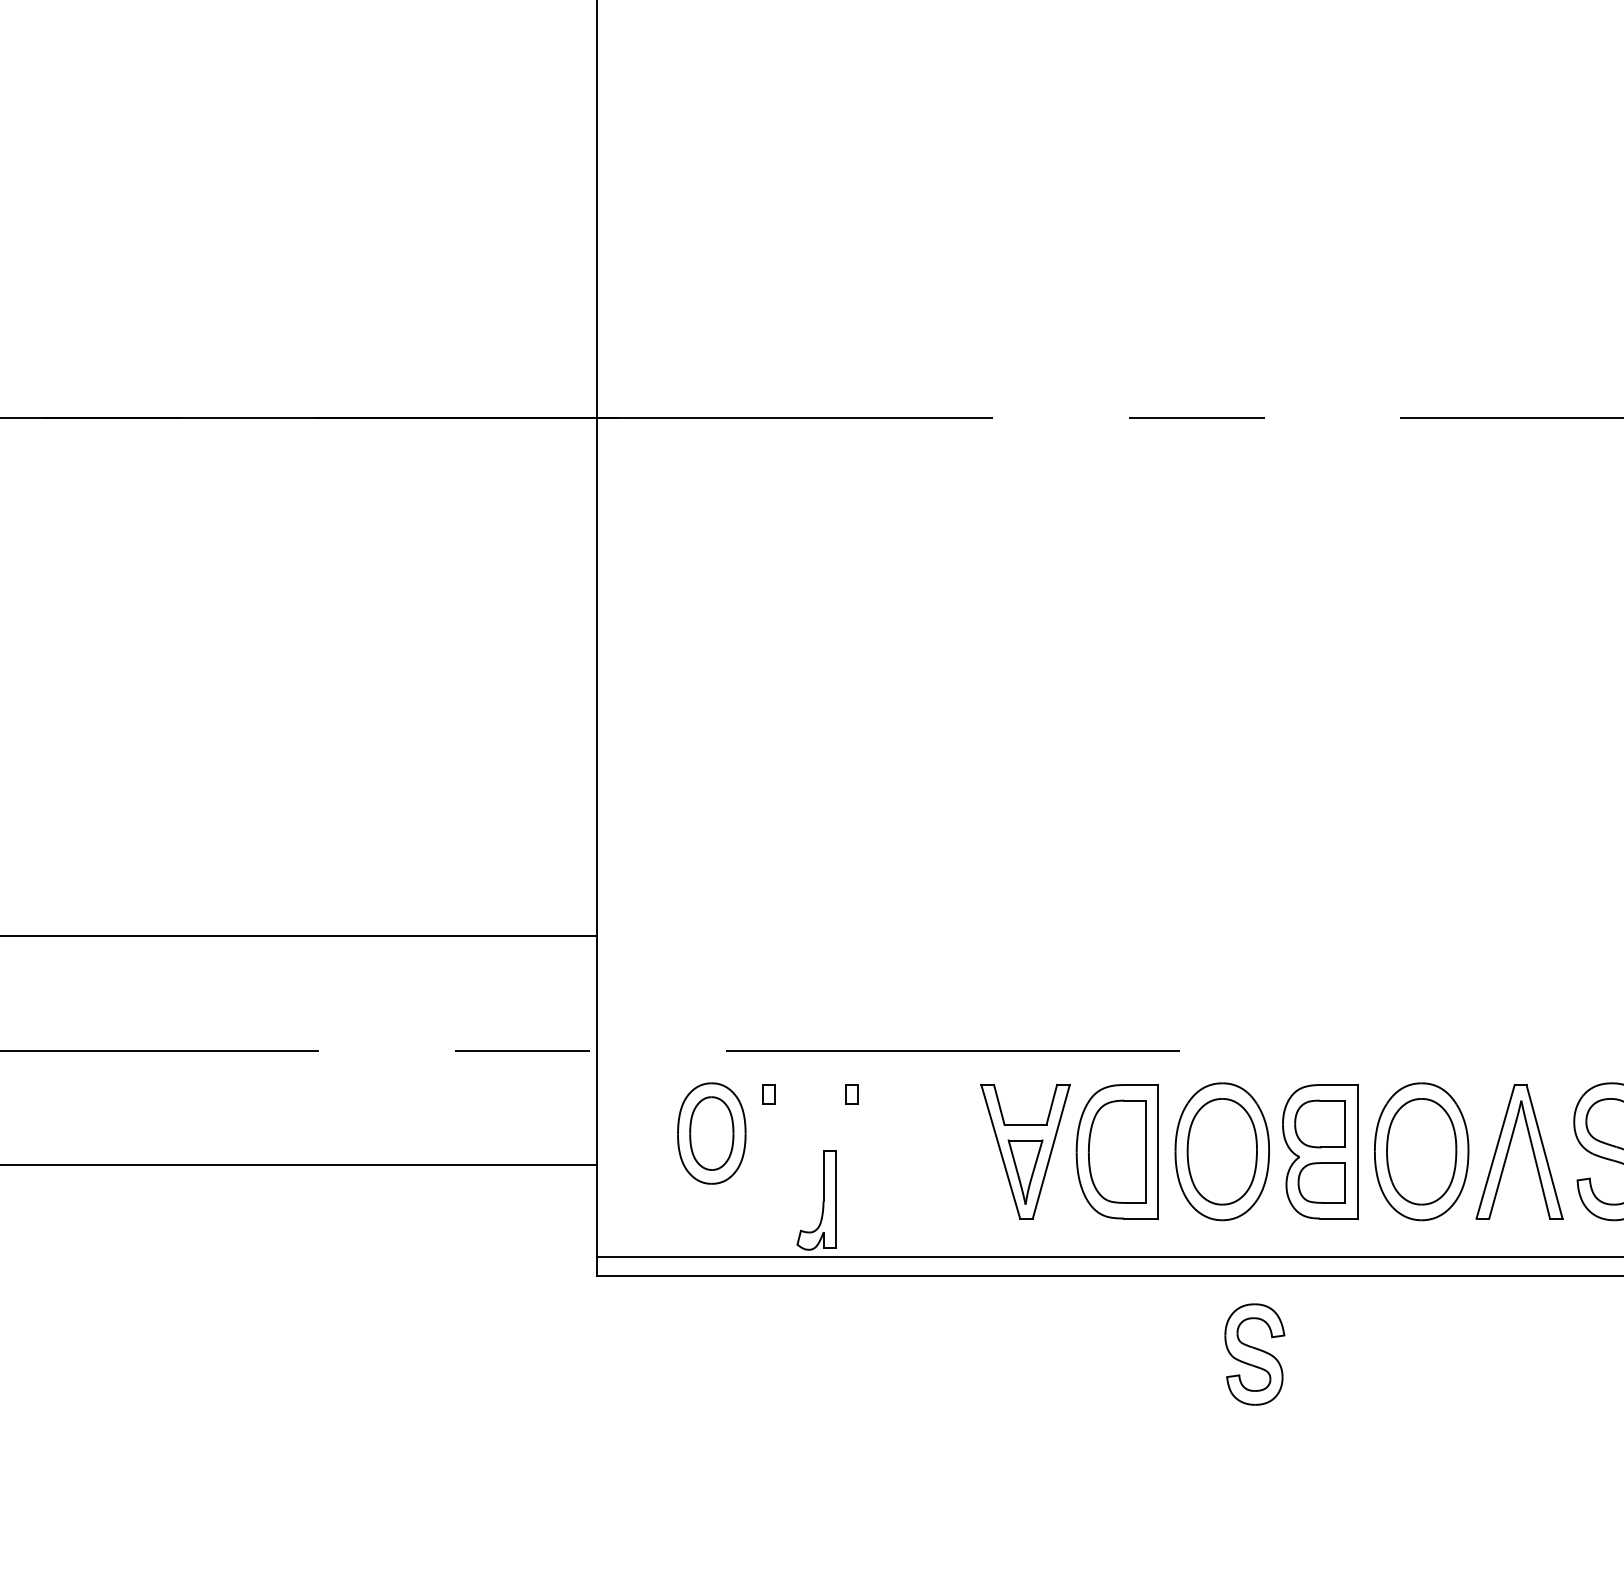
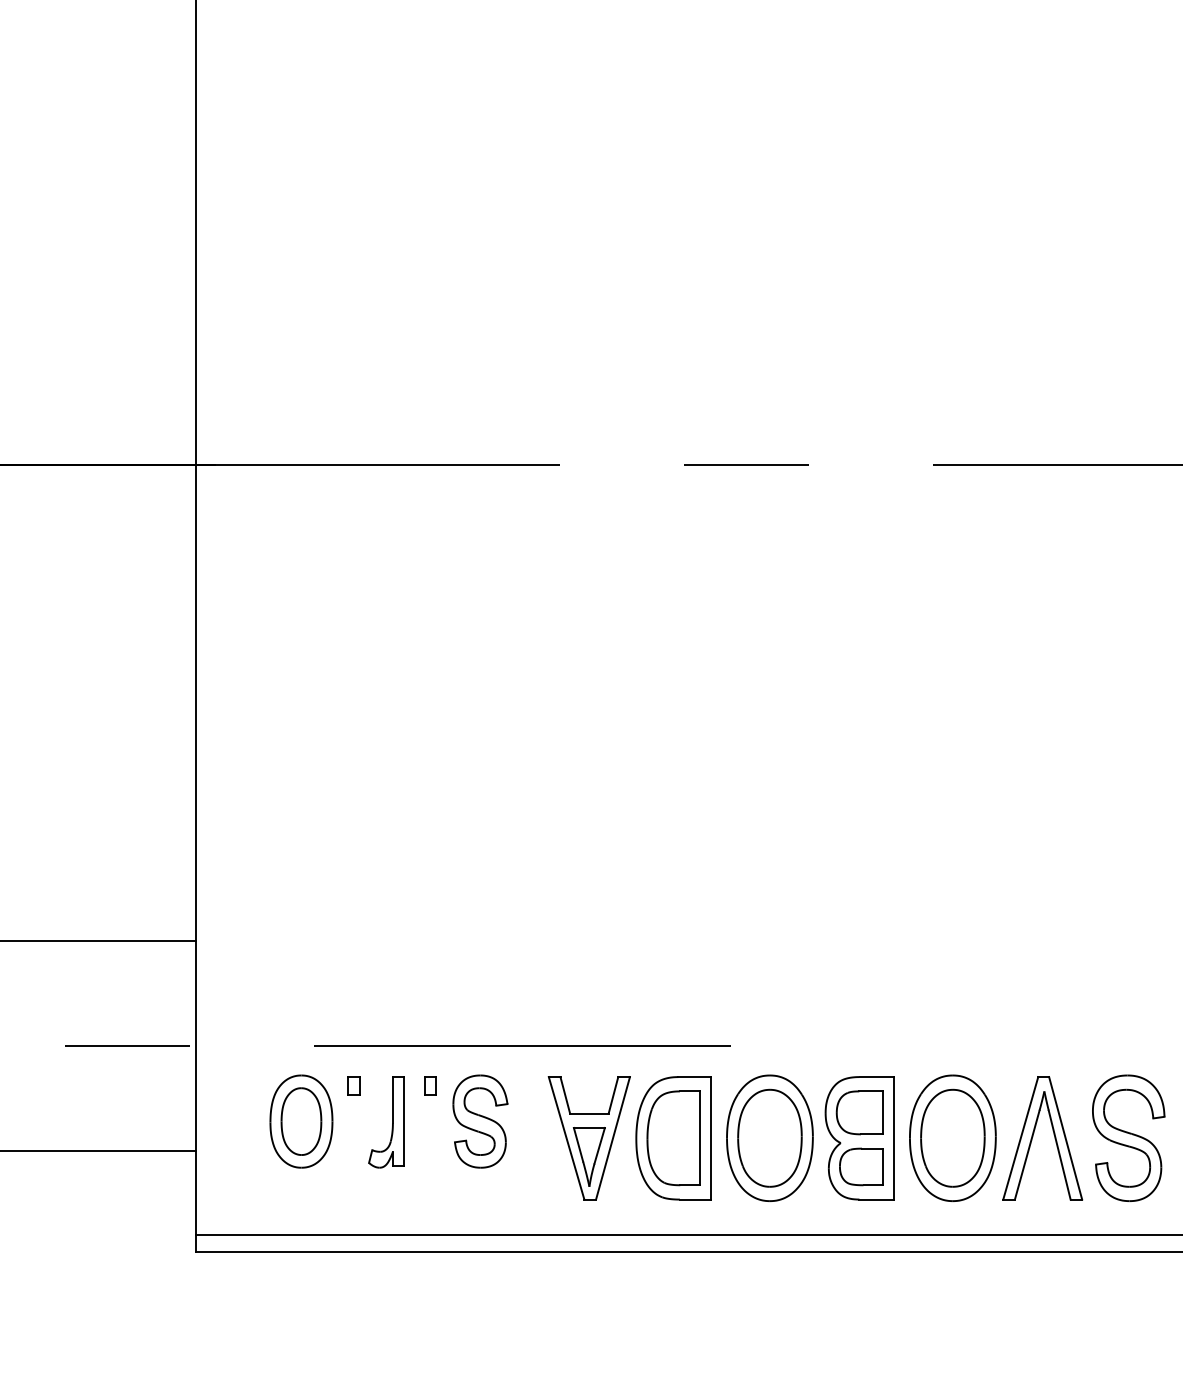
part: (822, 1201) -> (392, 1123), moved
part: (1254, 1354) -> (480, 1121), moved

